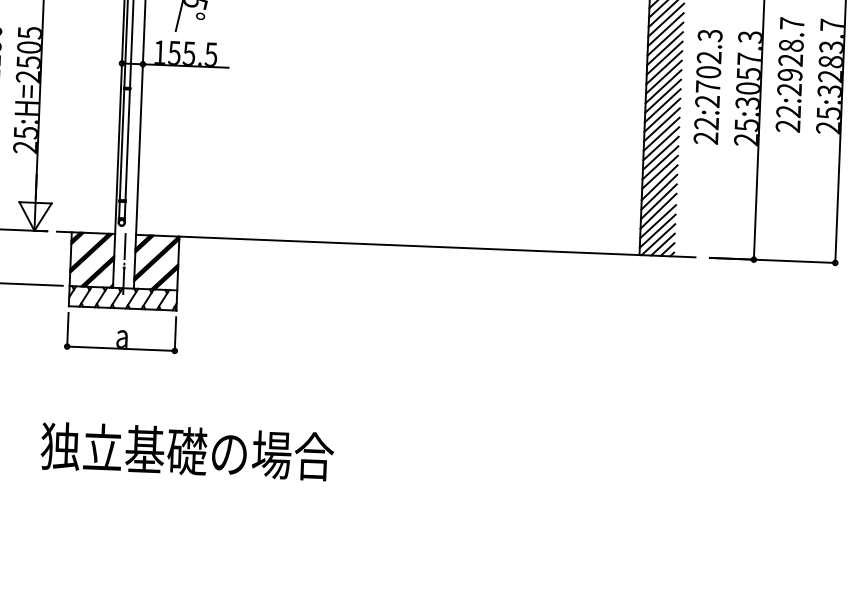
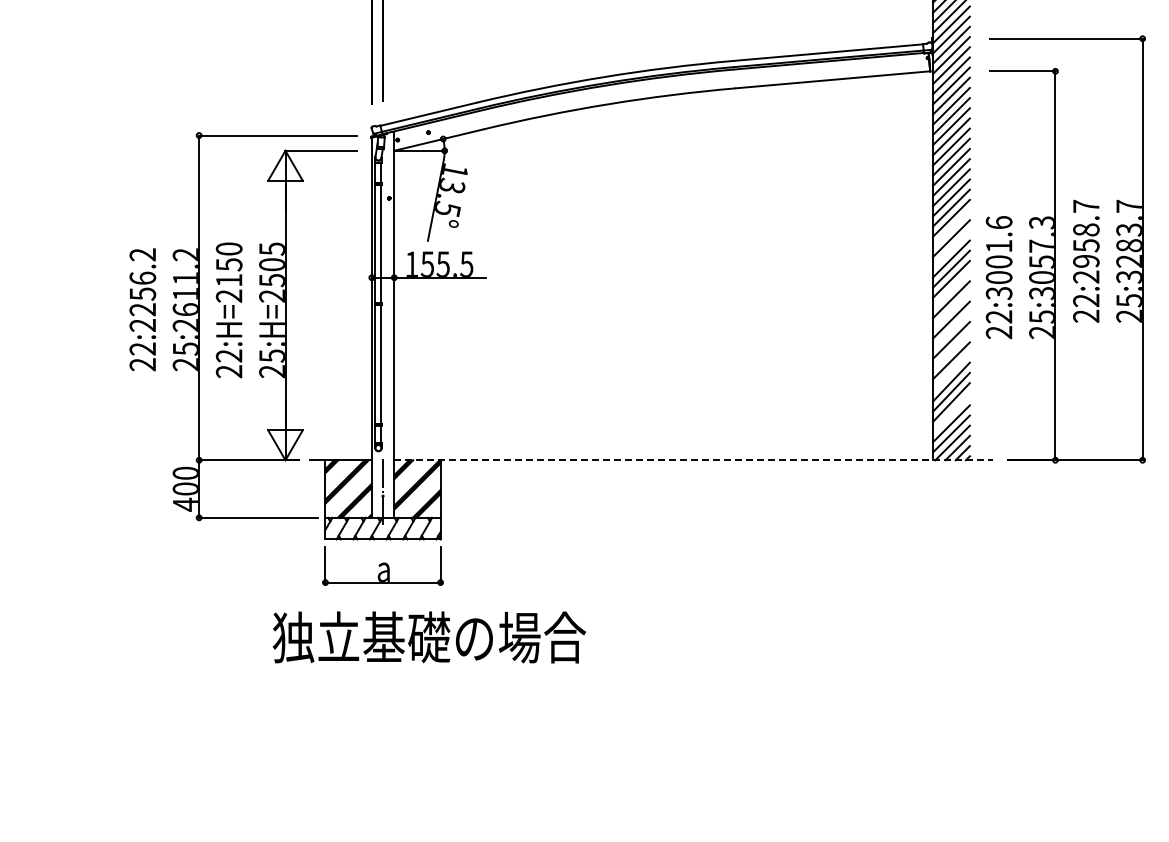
line: (665, 39) -> (951, 228), removed
line: (664, 57) -> (951, 248), removed
text: (790, 60) -> (1086, 245), 22:2928.7 -> 22:2958.7
text: (708, 68) -> (998, 257), 22:2702.3 -> 22:3001.6
line: (663, 96) -> (951, 289), removed
line: (662, 114) -> (951, 309), removed
line: (661, 133) -> (951, 329), removed
line: (660, 153) -> (951, 350), removed
line: (660, 171) -> (951, 370), removed
line: (658, 211) -> (951, 412), removed
line: (416, 246) -> (694, 460), solid -> dashed
text: (187, 451) -> (429, 637), moved

